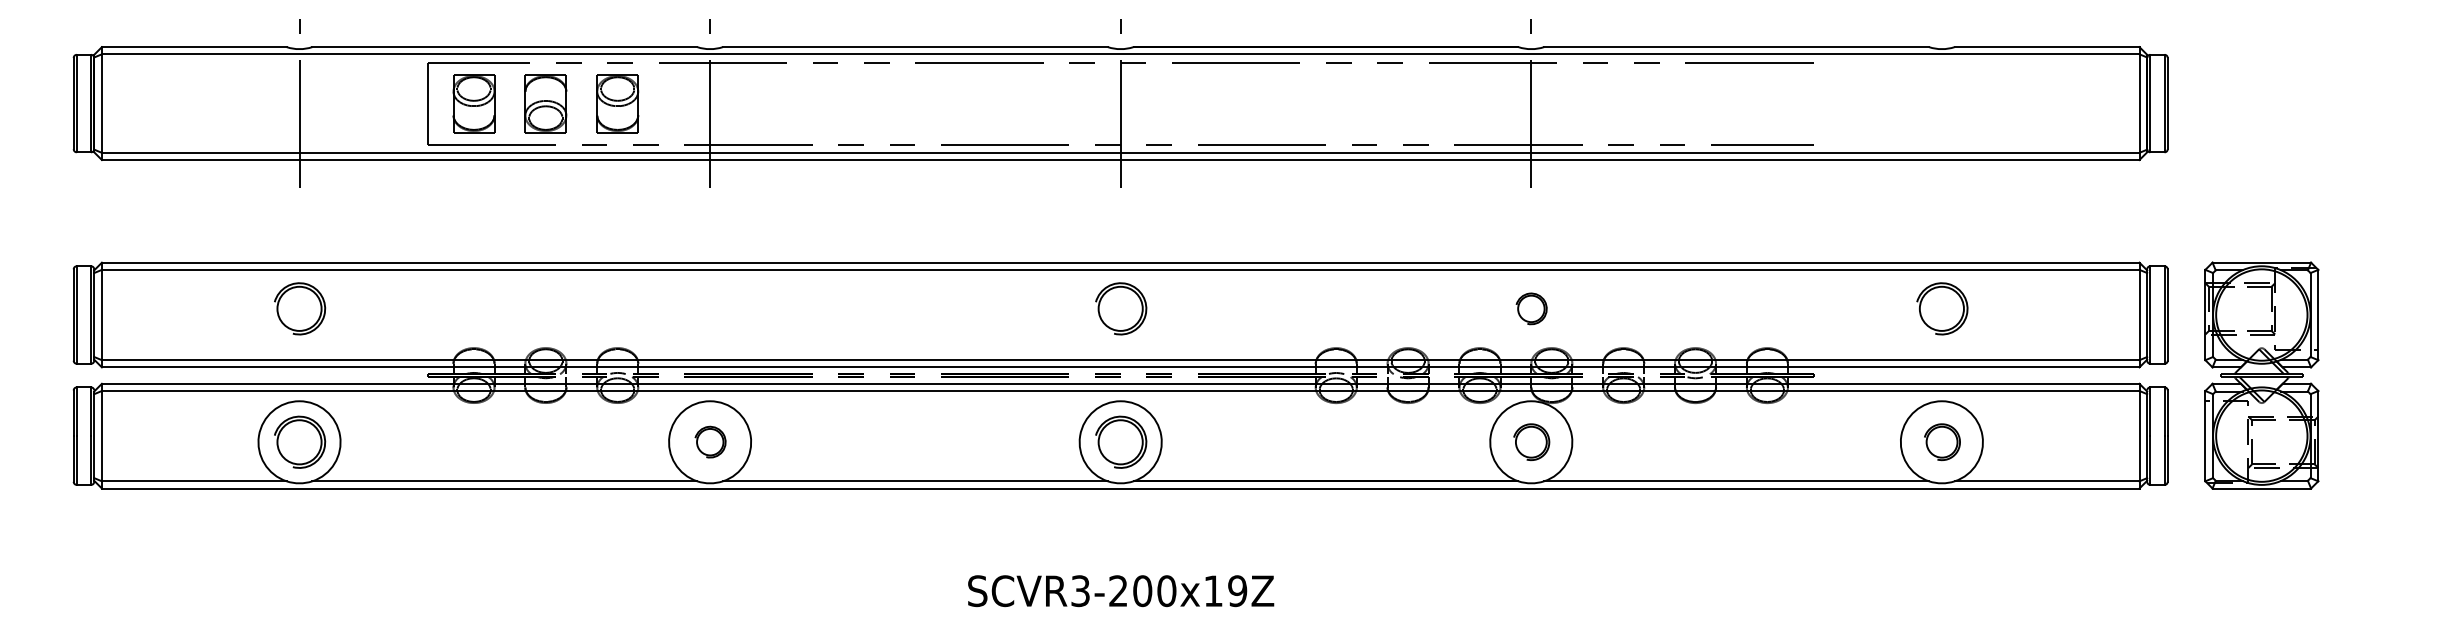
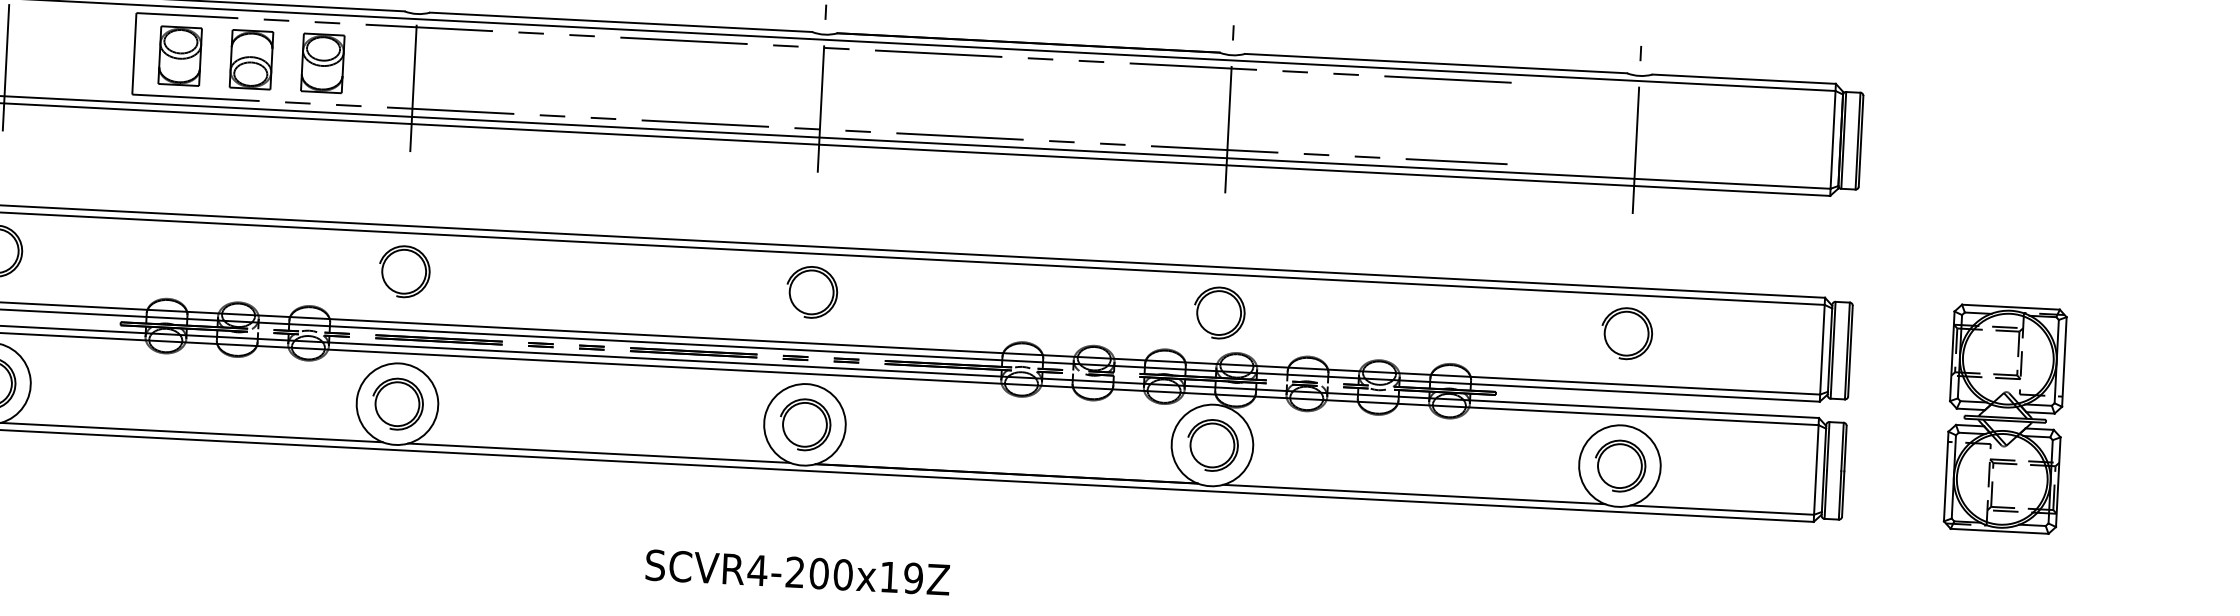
line: (1941, 103) -> (1636, 129), added
part: (710, 308) -> (404, 271), added
part: (1531, 308) -> (1219, 312), size x1.67
part: (2261, 375) -> (2004, 419), moved
part: (710, 441) -> (397, 403), size x1.67
part: (1531, 441) -> (1212, 444), size x1.43
part: (1942, 441) -> (1620, 465), size x1.43
text: (1080, 591) -> (757, 570), SCVR3-200x19Z -> SCVR4-200x19Z

